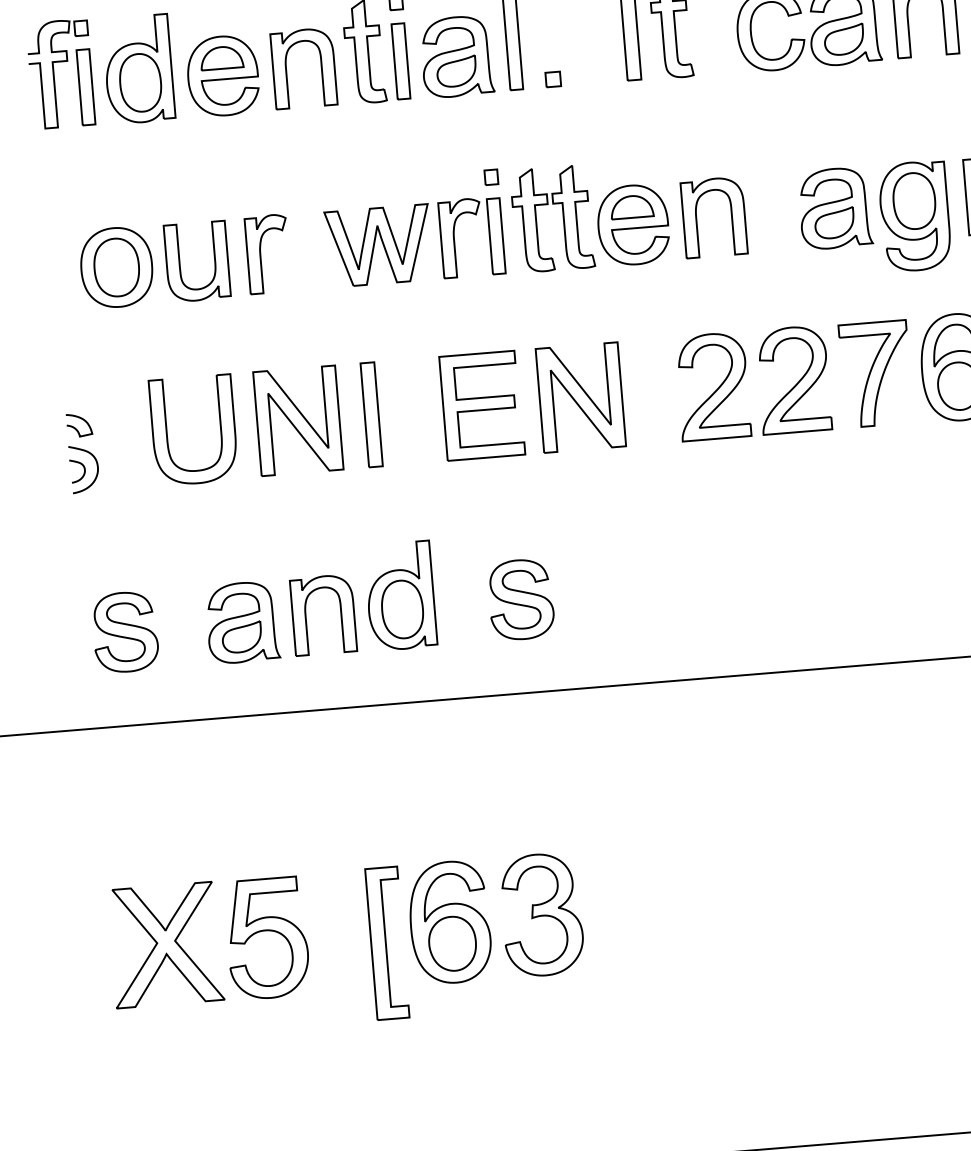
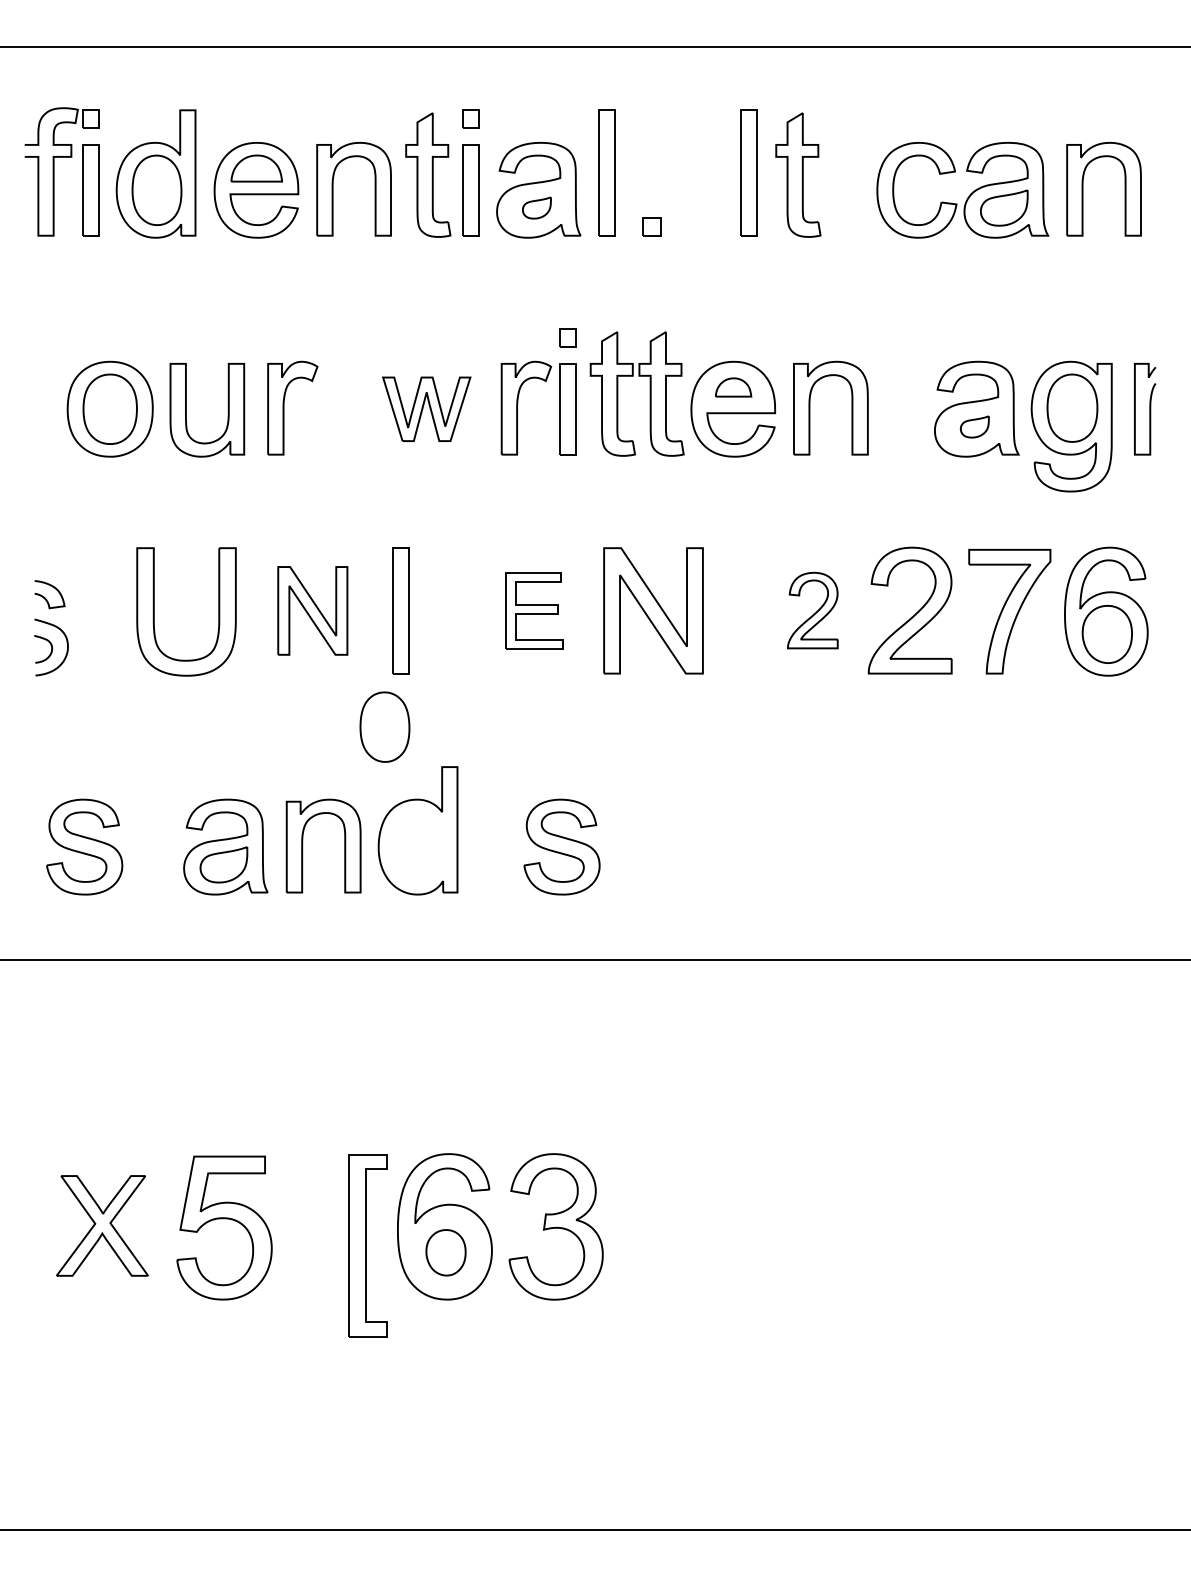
part: (456, 71) -> (536, 207), size x0.6
part: (631, 206) -> (733, 387), size x0.7
part: (834, 222) -> (974, 426), size x0.6
part: (378, 246) -> (426, 409), size x0.7
part: (712, 386) -> (812, 610), size x0.6
part: (482, 405) -> (534, 610), size x0.6
part: (298, 420) -> (312, 610), size x0.7
part: (402, 608) -> (384, 726), moved
part: (452, 943) -> (445, 1252), size x0.7
part: (165, 944) -> (102, 1225), size x0.7

